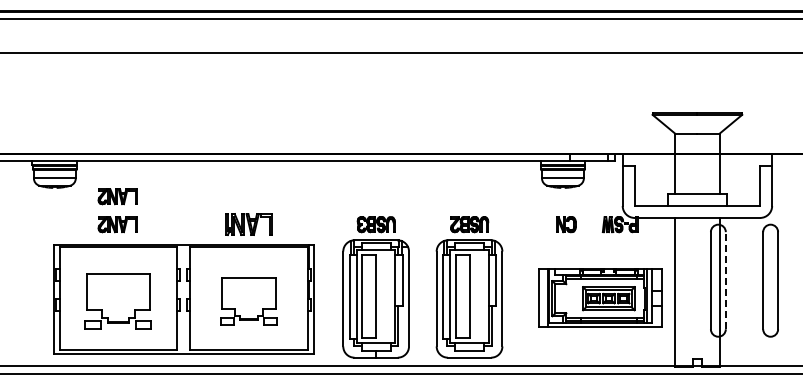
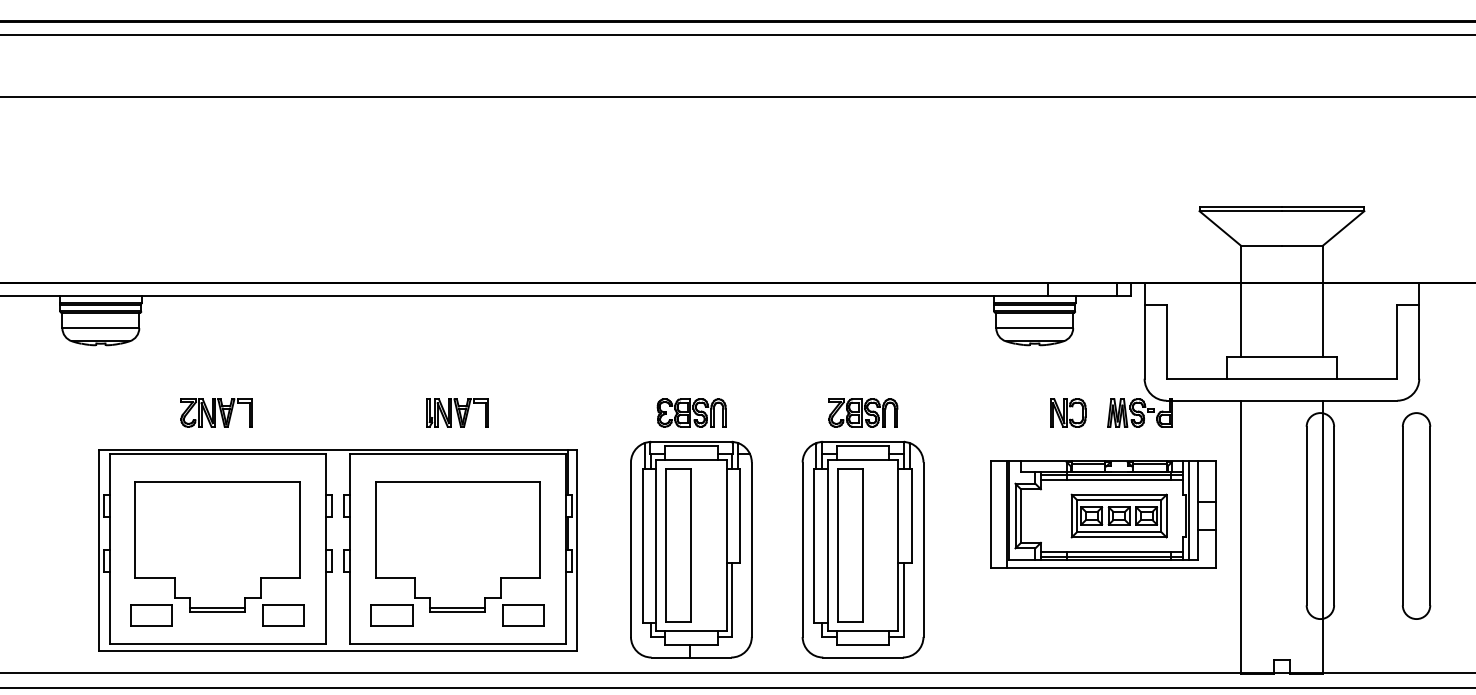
part: (117, 196) -> (215, 361), removed
part: (248, 224) -> (456, 412), size x0.71
part: (566, 224) -> (1068, 412), moved
line: (725, 280) -> (1333, 515), dashed -> solid
part: (600, 297) -> (1103, 513), moved
part: (117, 300) -> (215, 552), size x1.43
part: (248, 300) -> (456, 552), size x1.67

